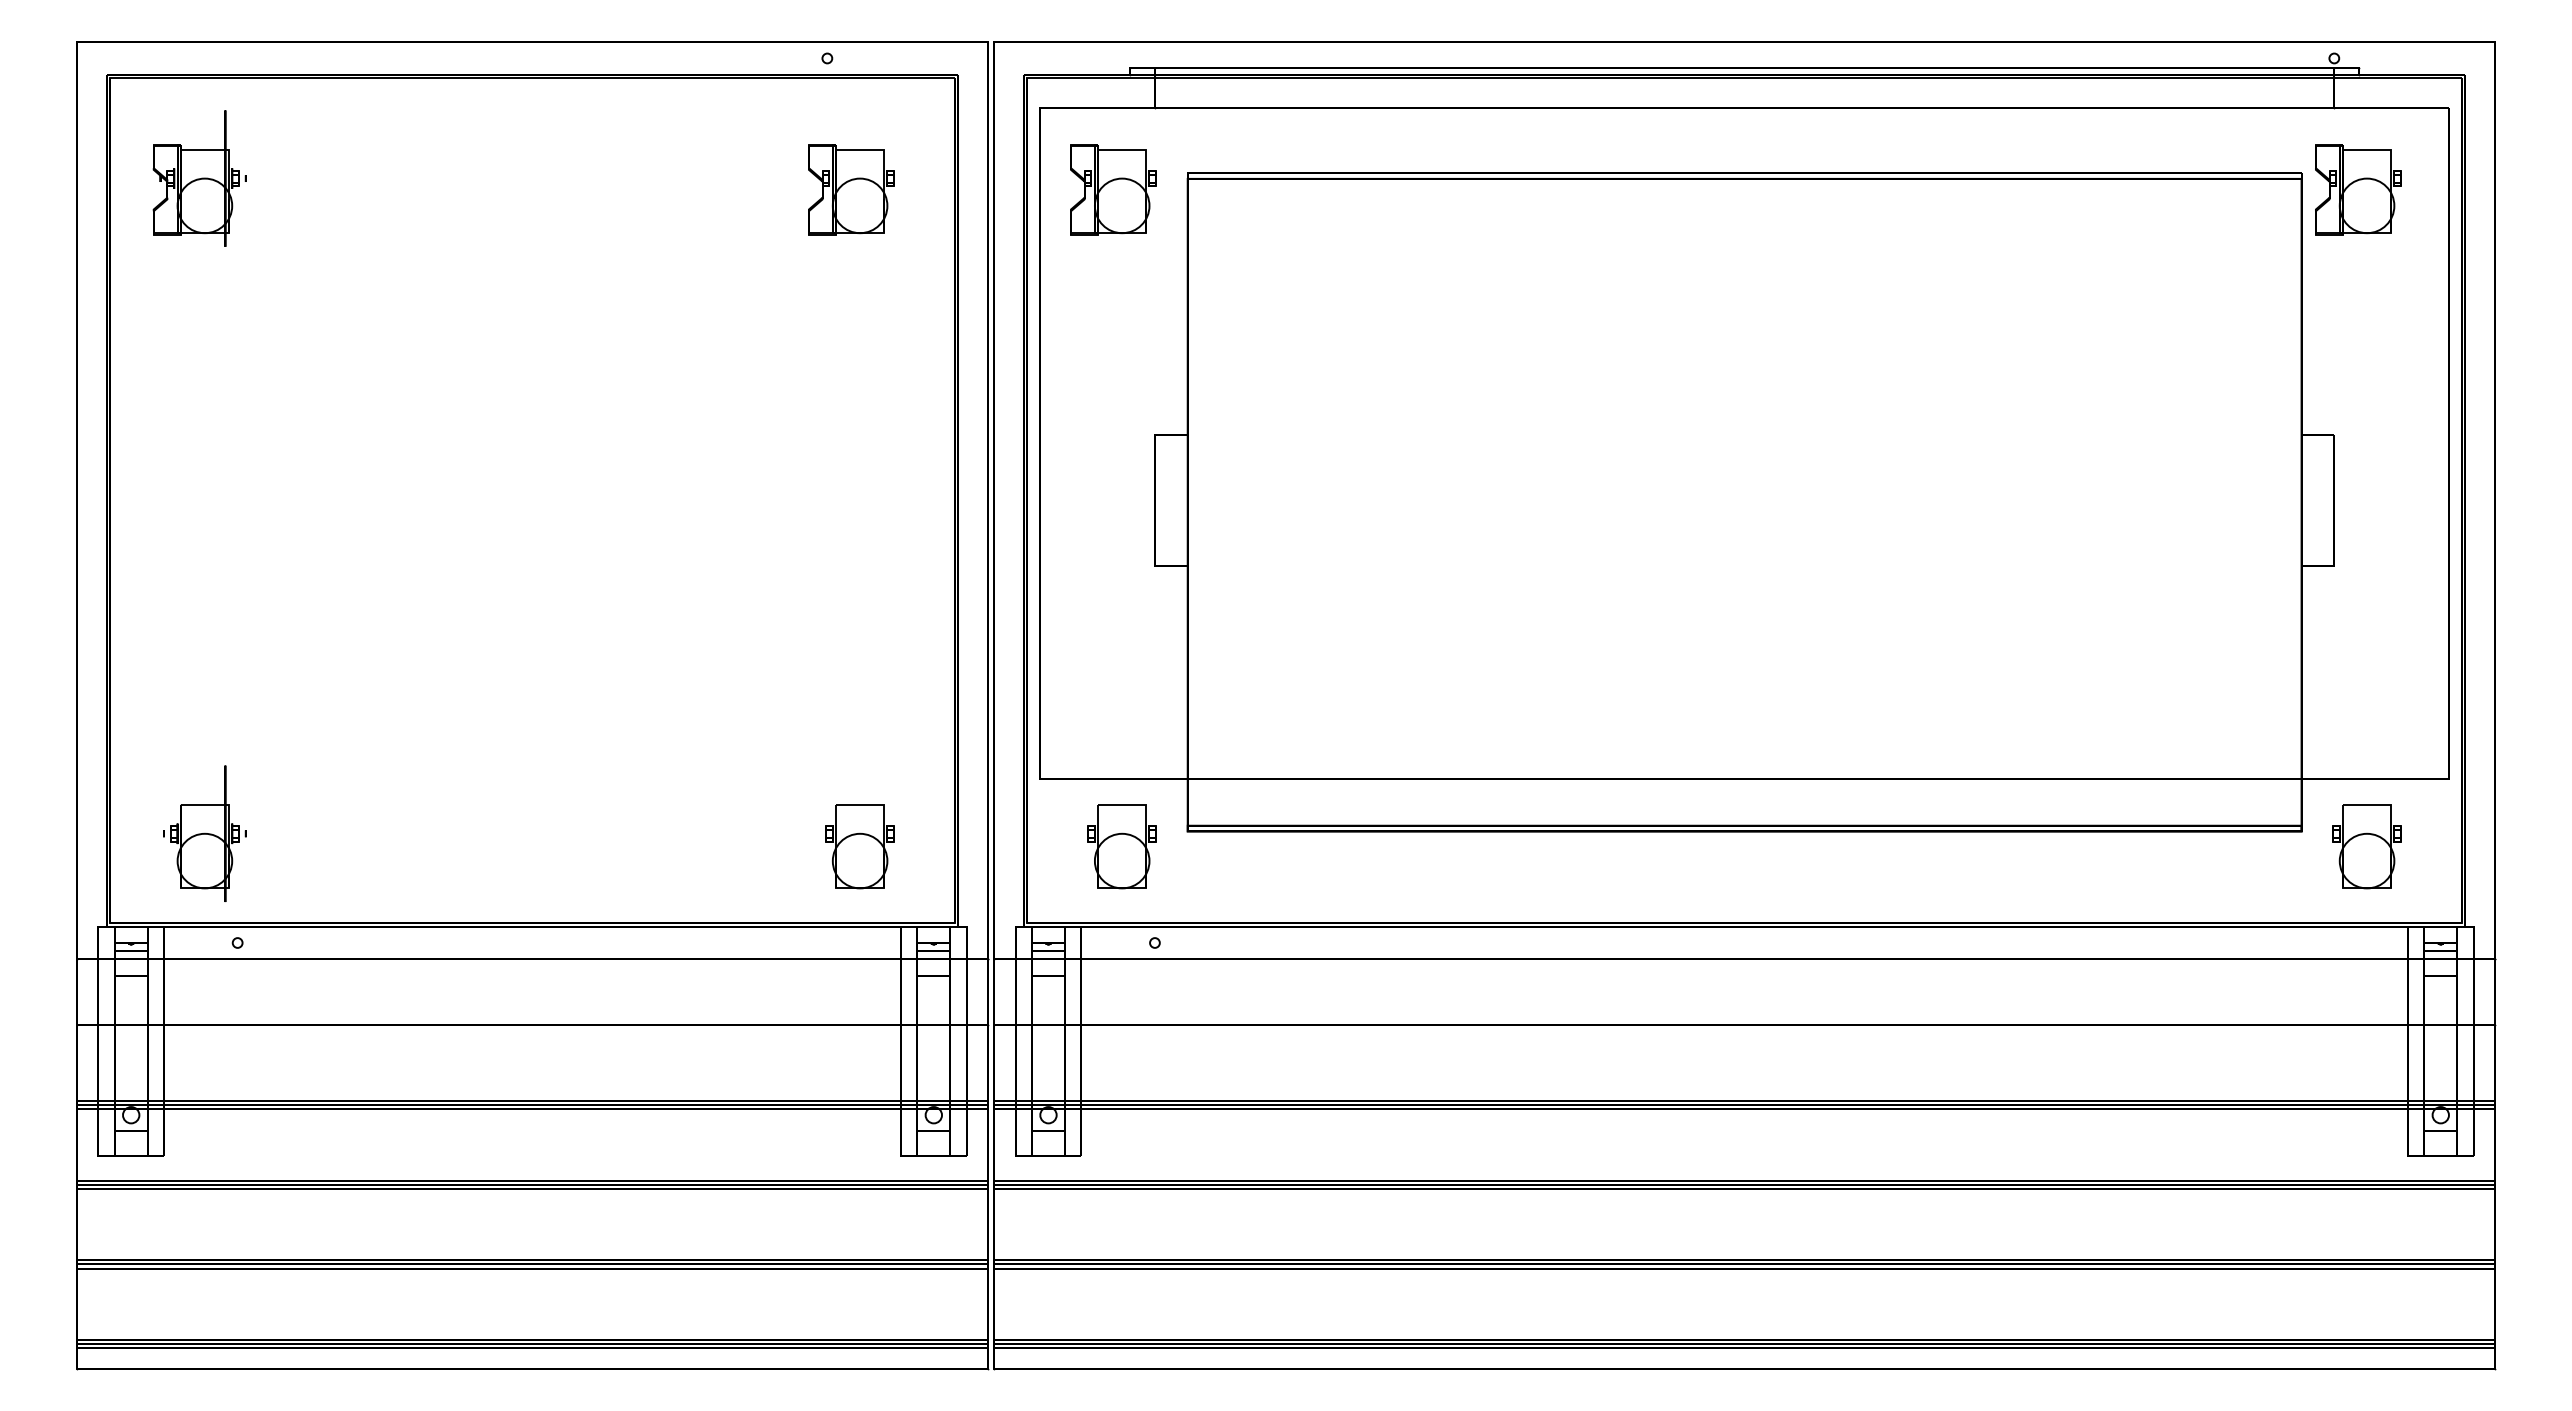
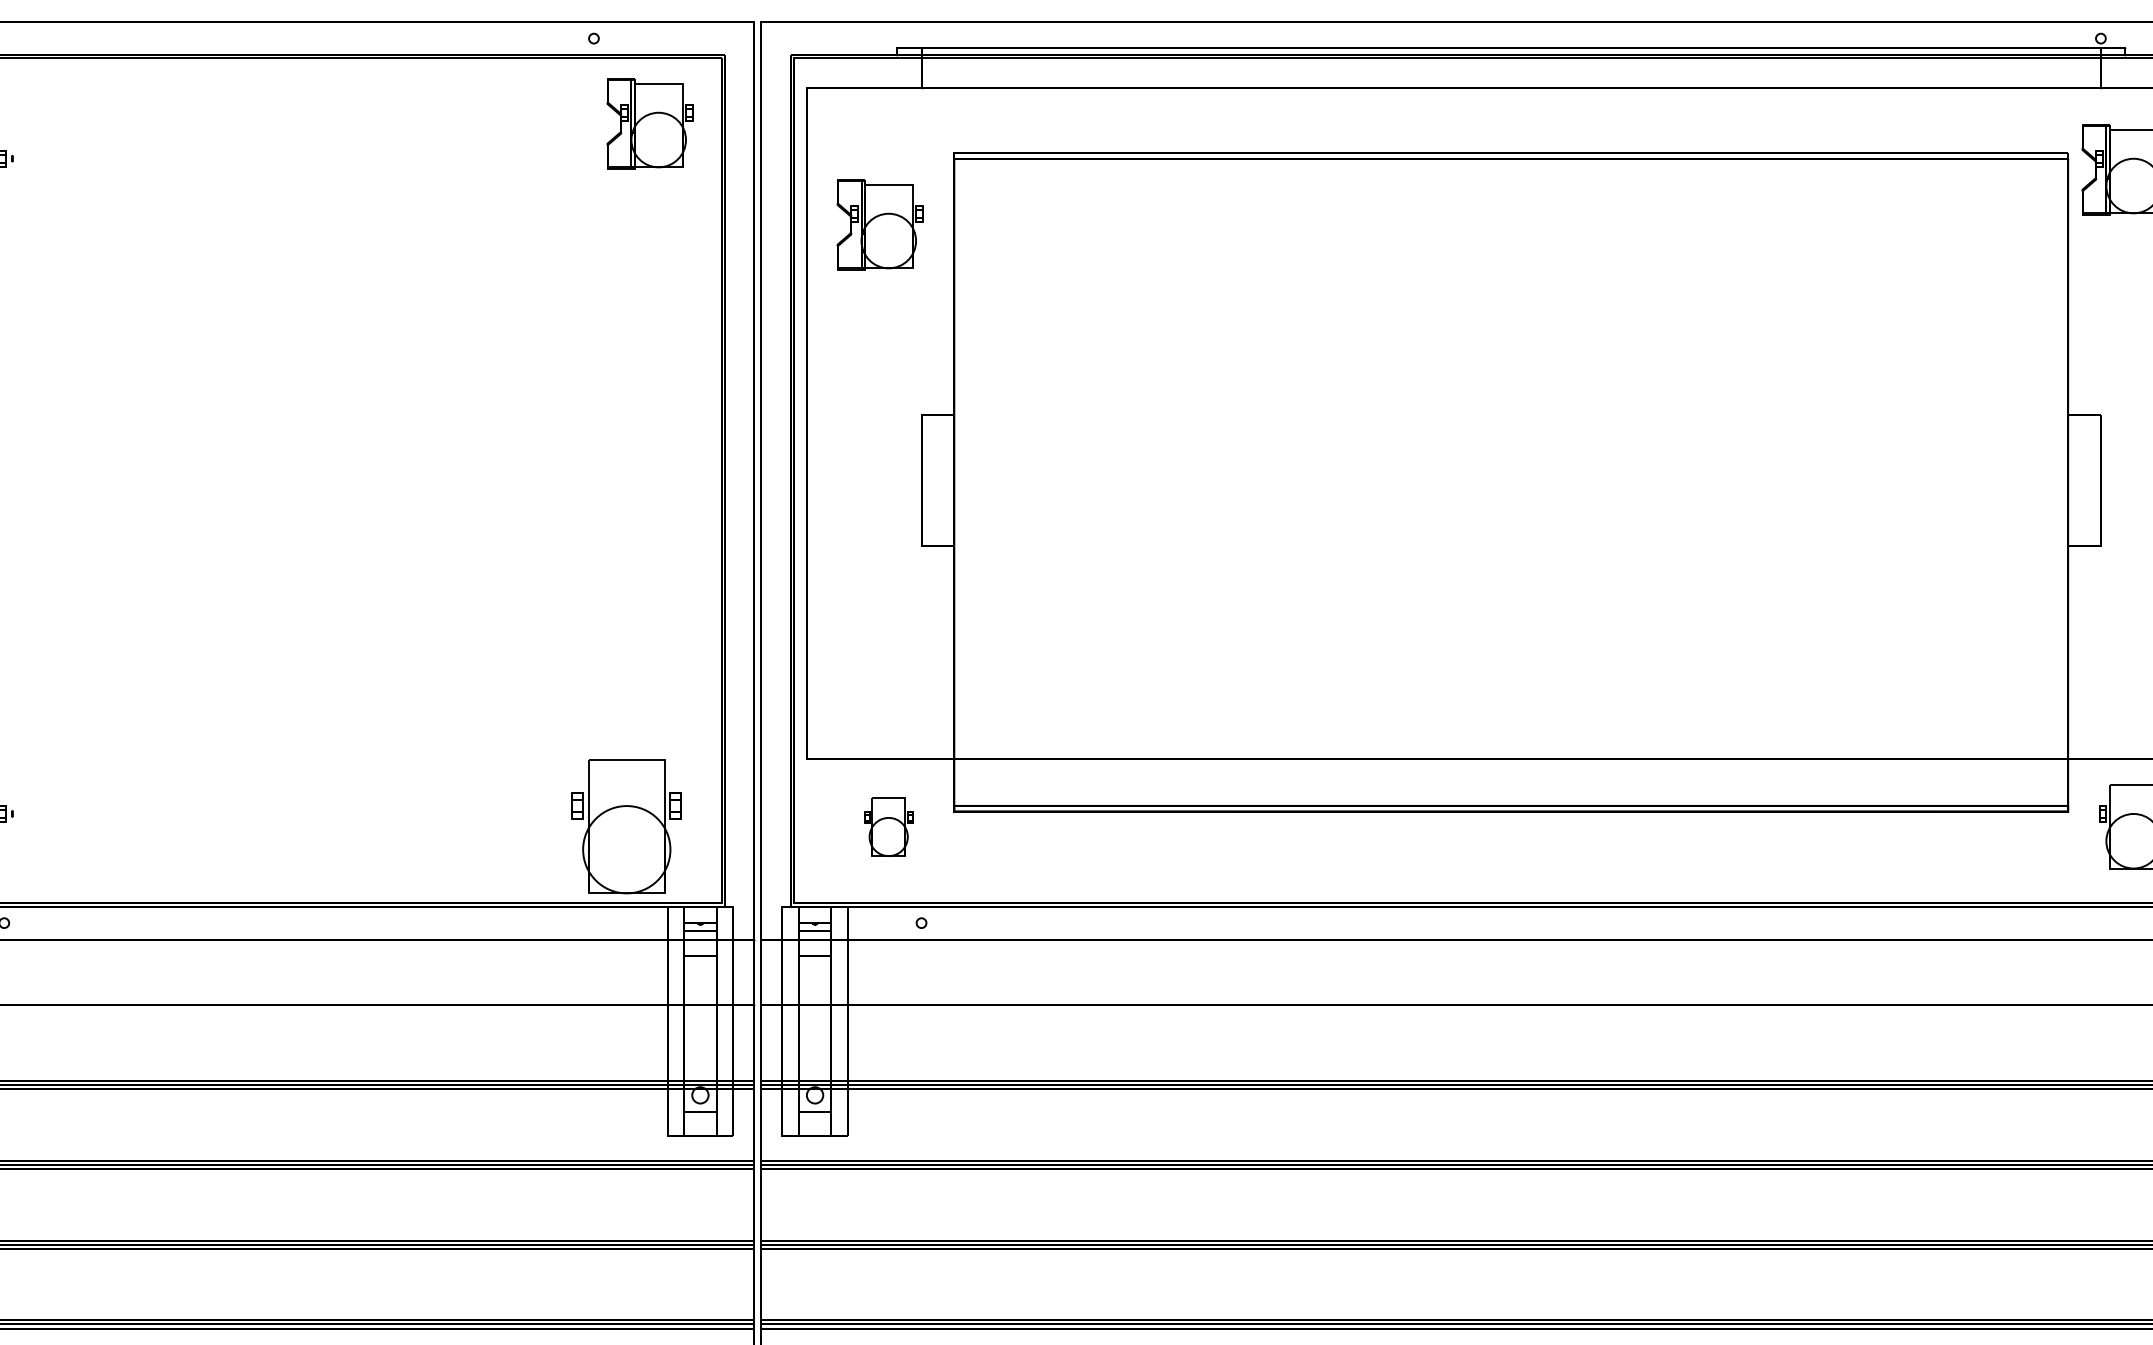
part: (851, 189) -> (650, 123), moved
part: (1113, 189) -> (880, 224), moved
part: (859, 846) -> (626, 826), size x1.6
part: (1121, 846) -> (888, 826), size x0.7

